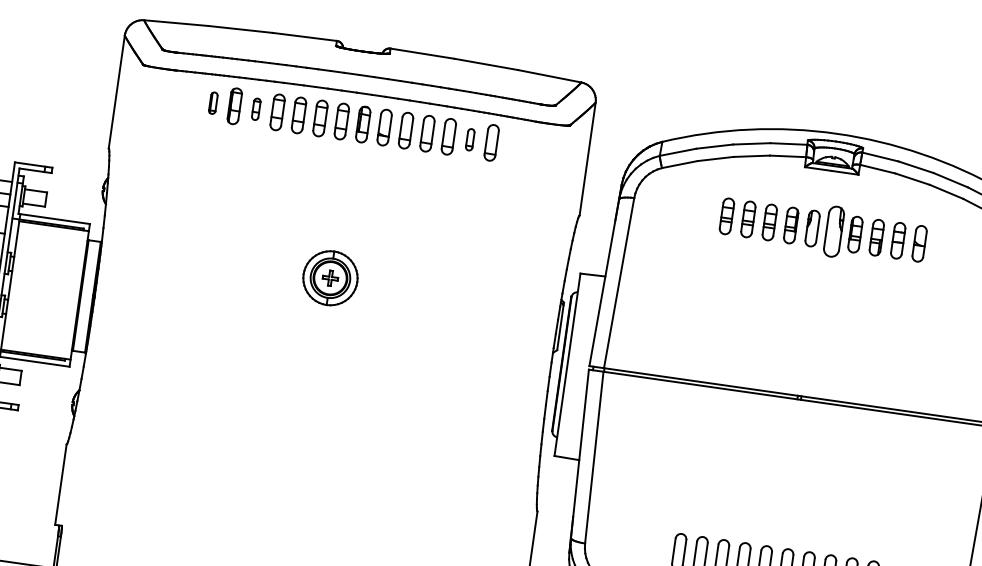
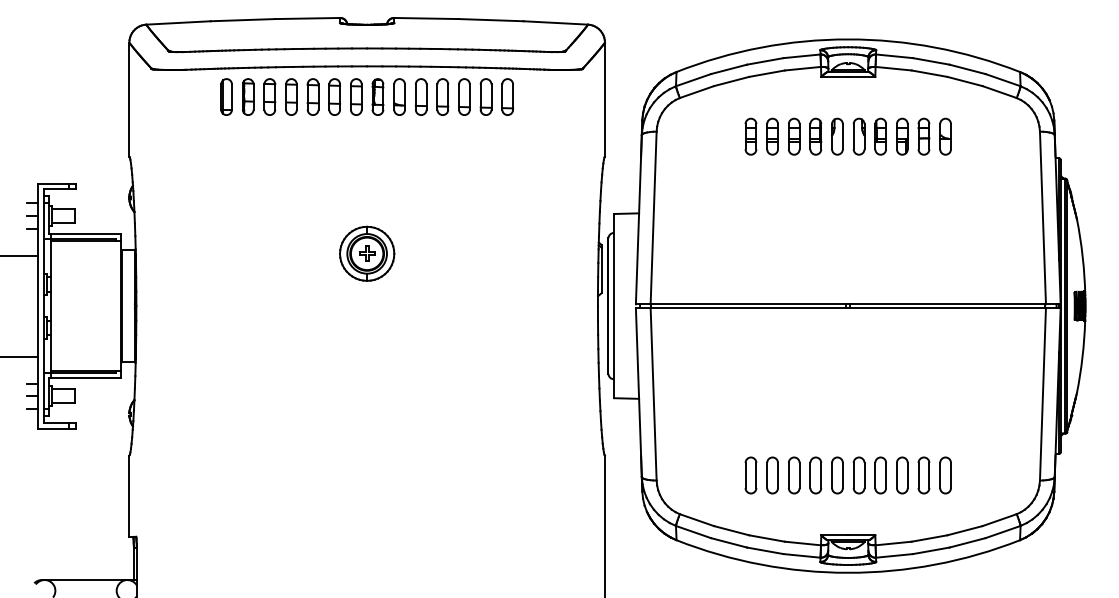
part: (213, 102) -> (226, 96), size x1.67
part: (255, 108) -> (269, 96), size x1.67
part: (469, 139) -> (485, 96), size x1.67
part: (833, 231) -> (858, 136), size x0.71

